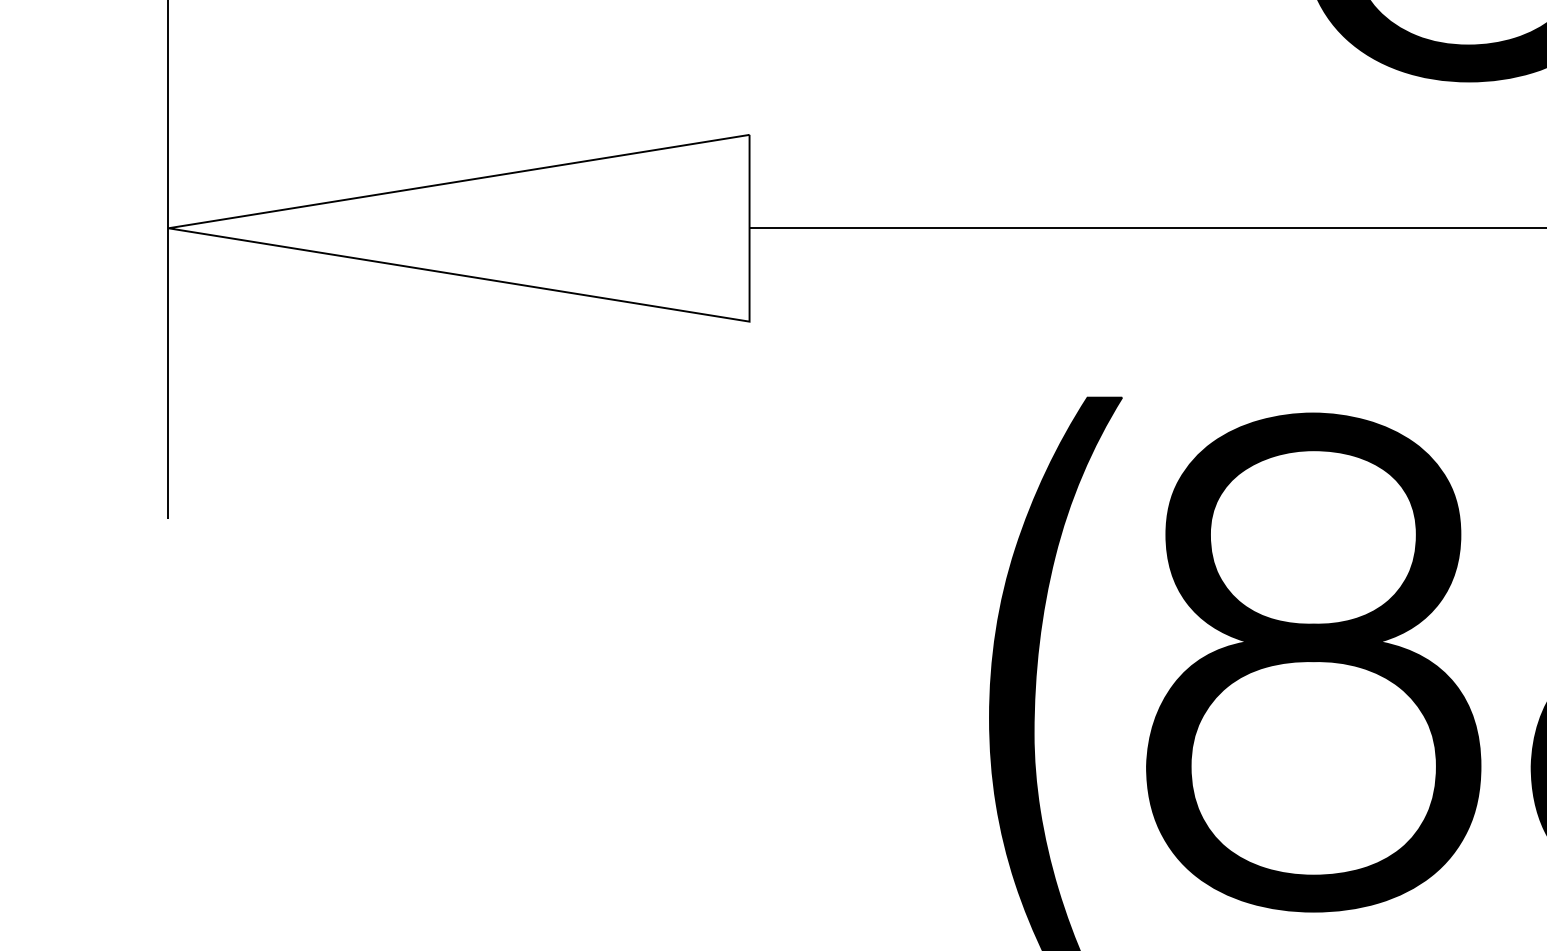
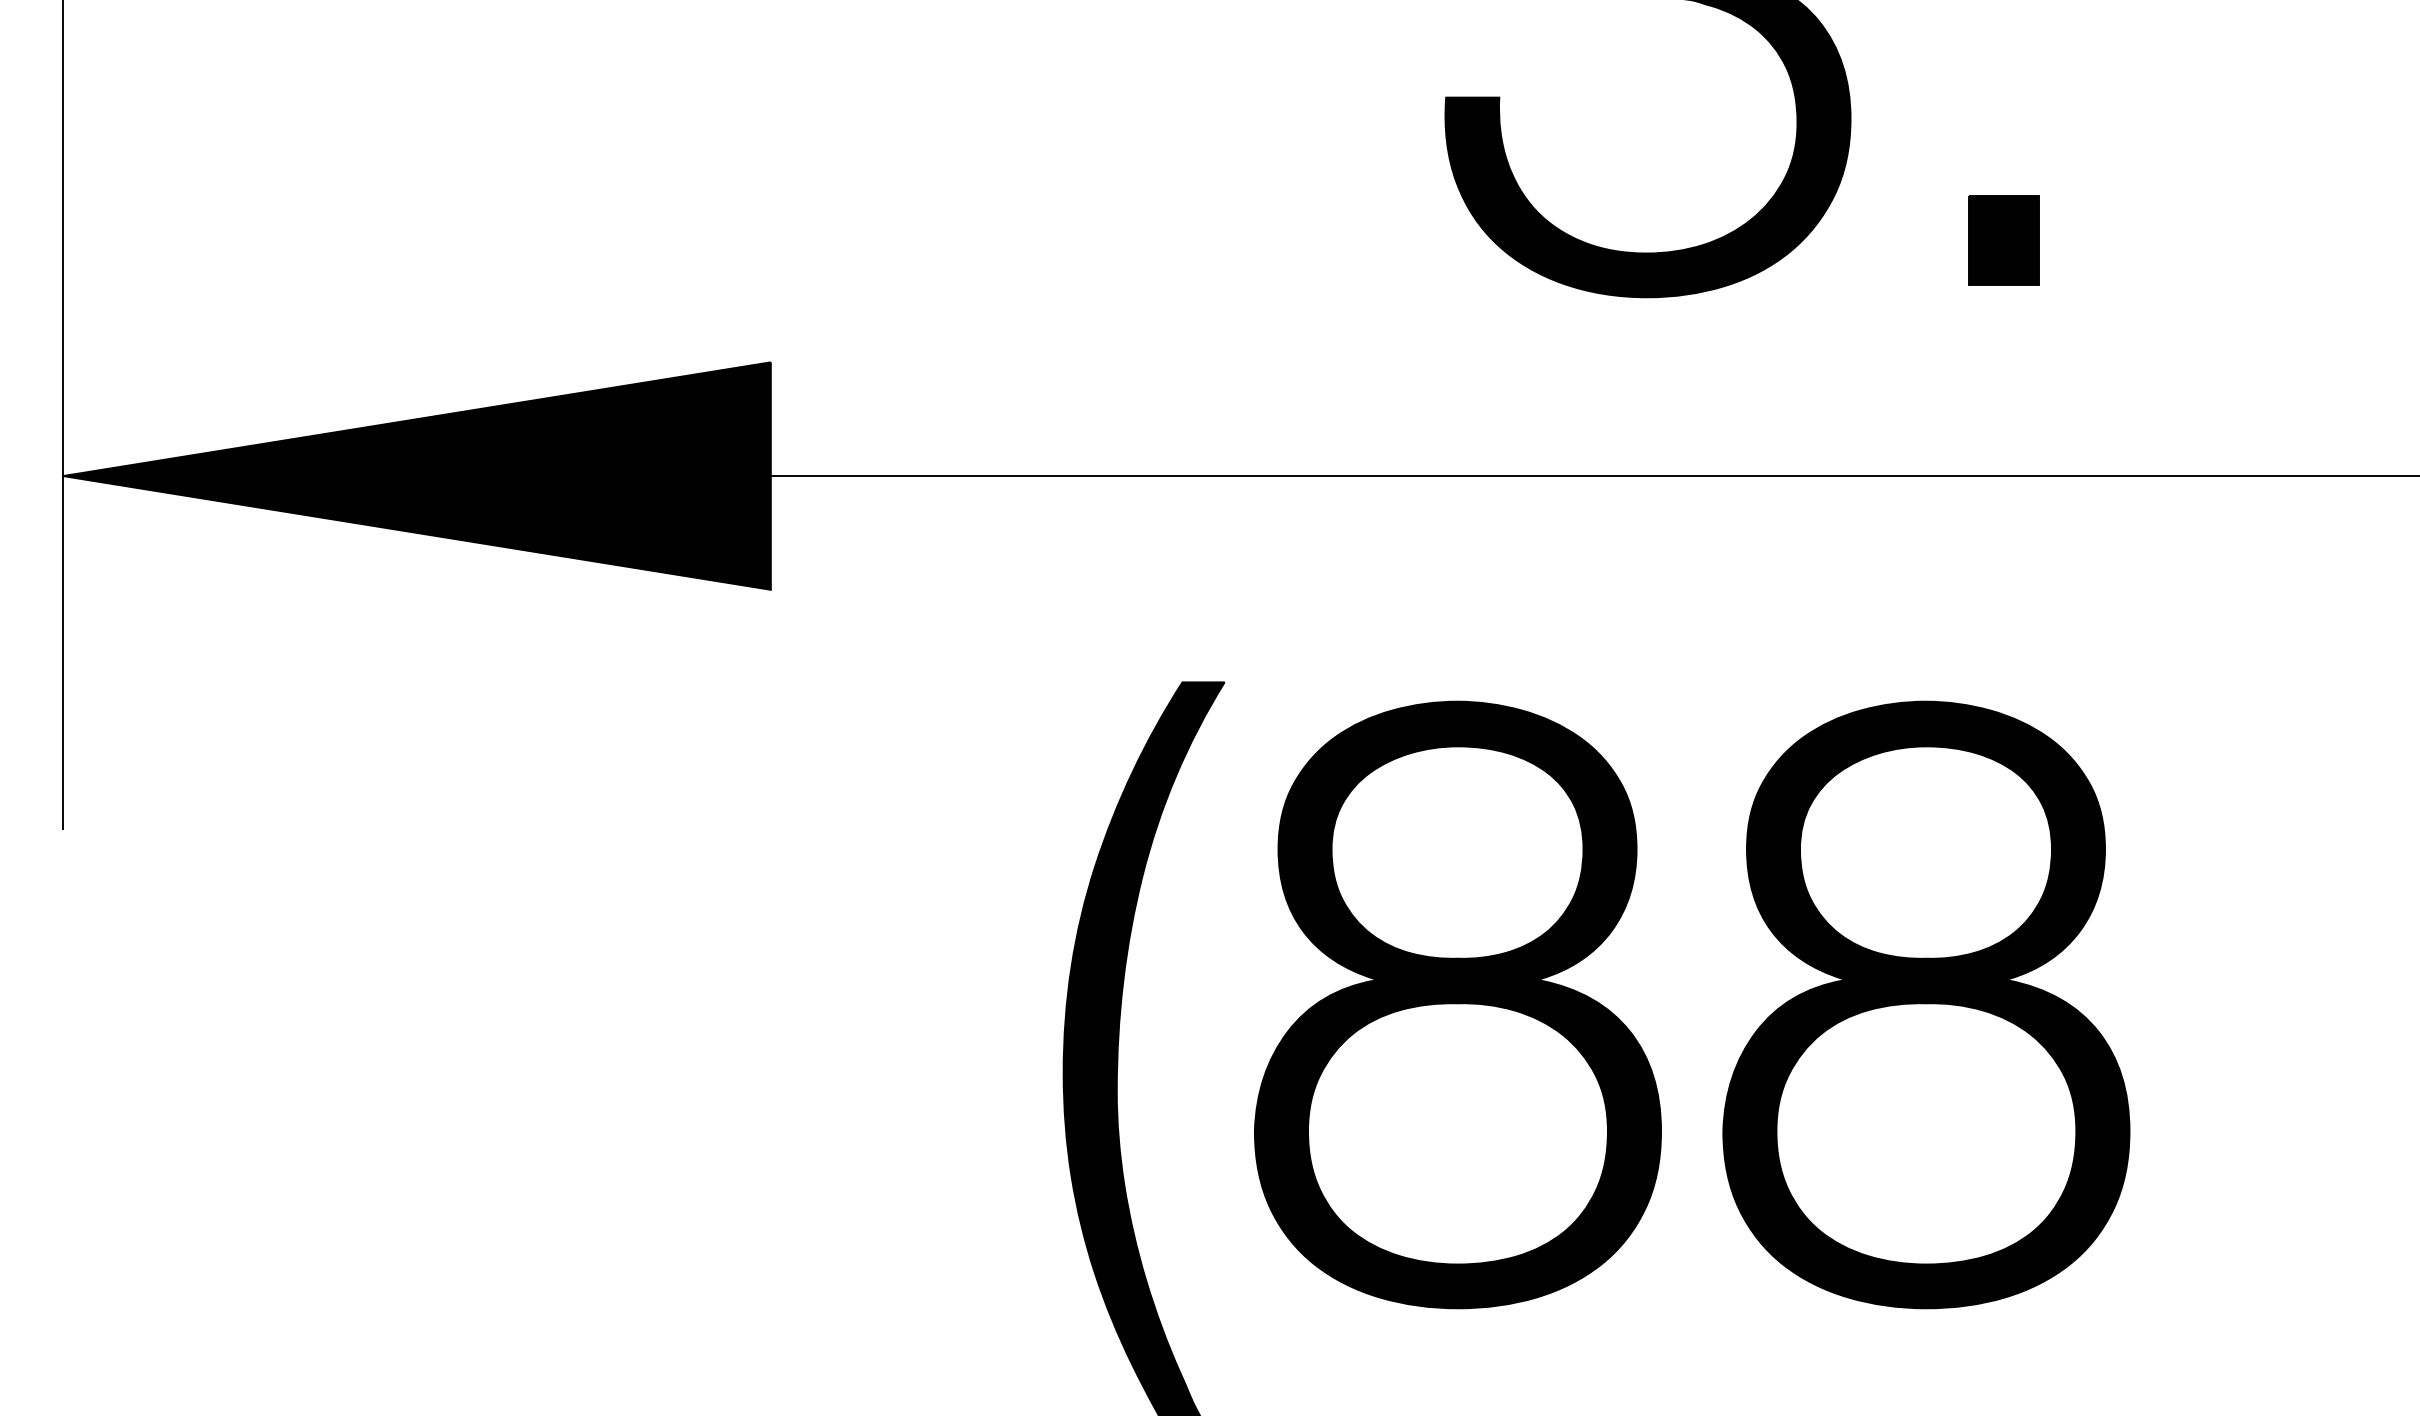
fill: (458, 227) -> (416, 475), added

